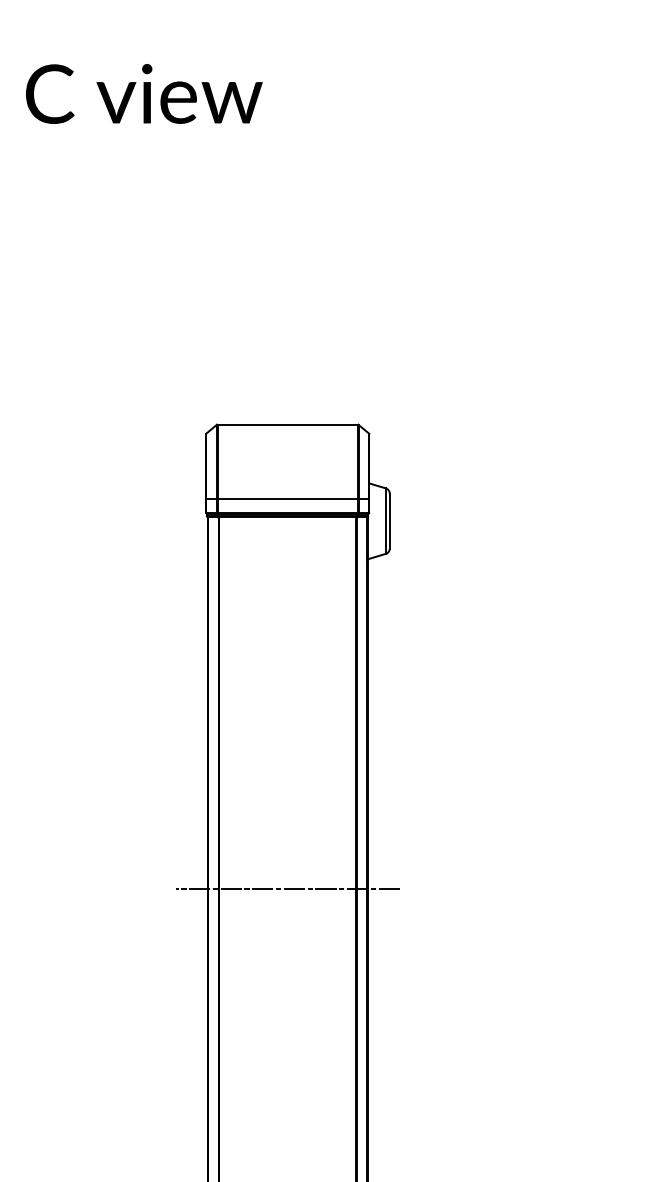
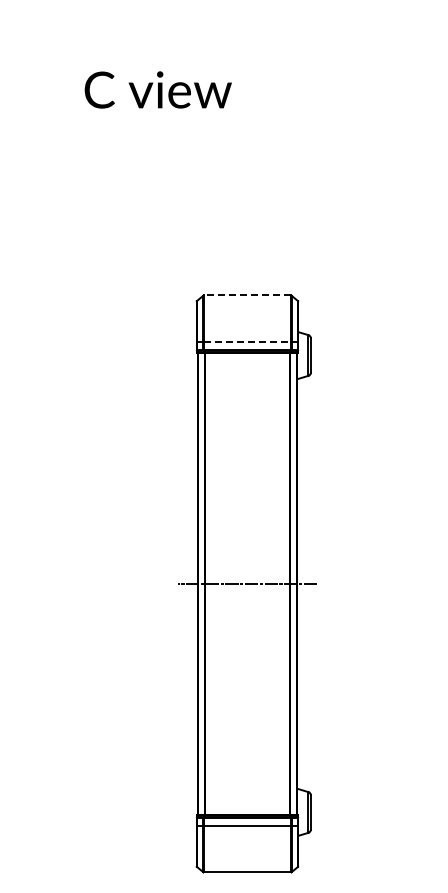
line: (287, 424) -> (247, 295), solid -> dashed
line: (287, 498) -> (247, 341), solid -> dashed

